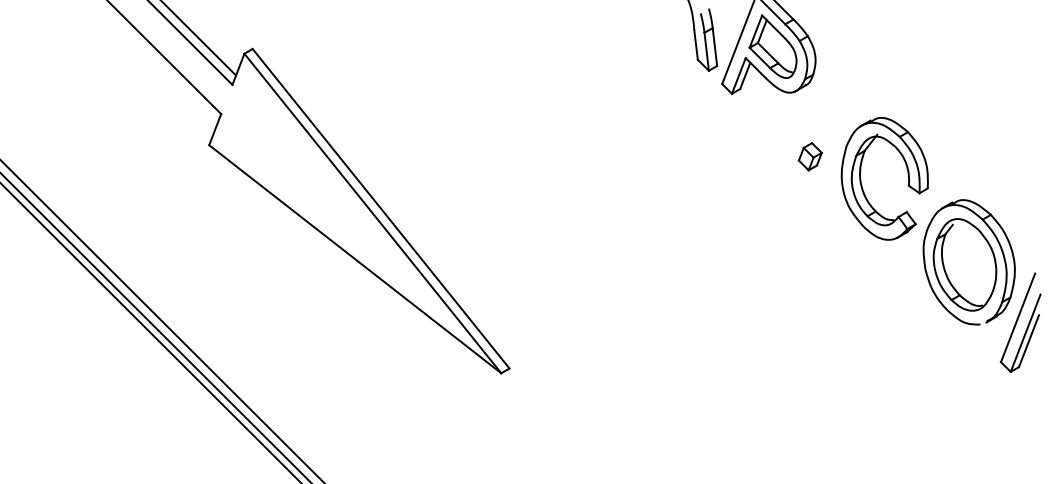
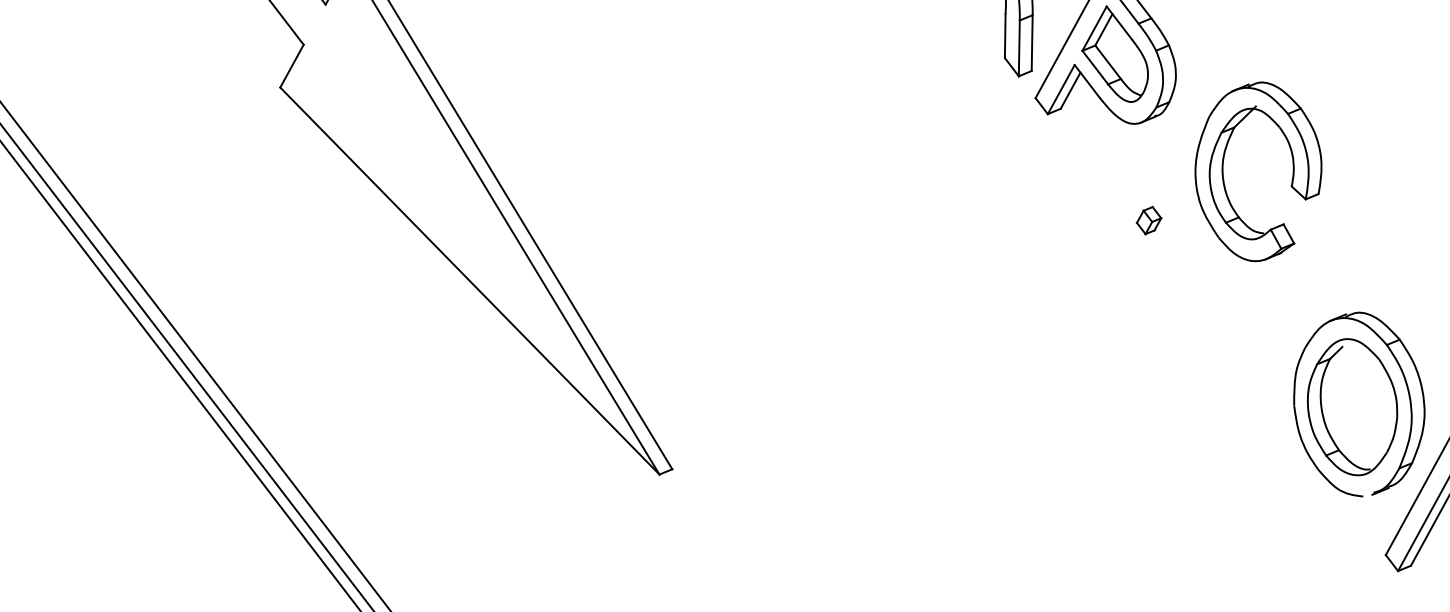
part: (809, 156) -> (1148, 219), size x0.7
part: (862, 184) -> (1224, 175), moved

